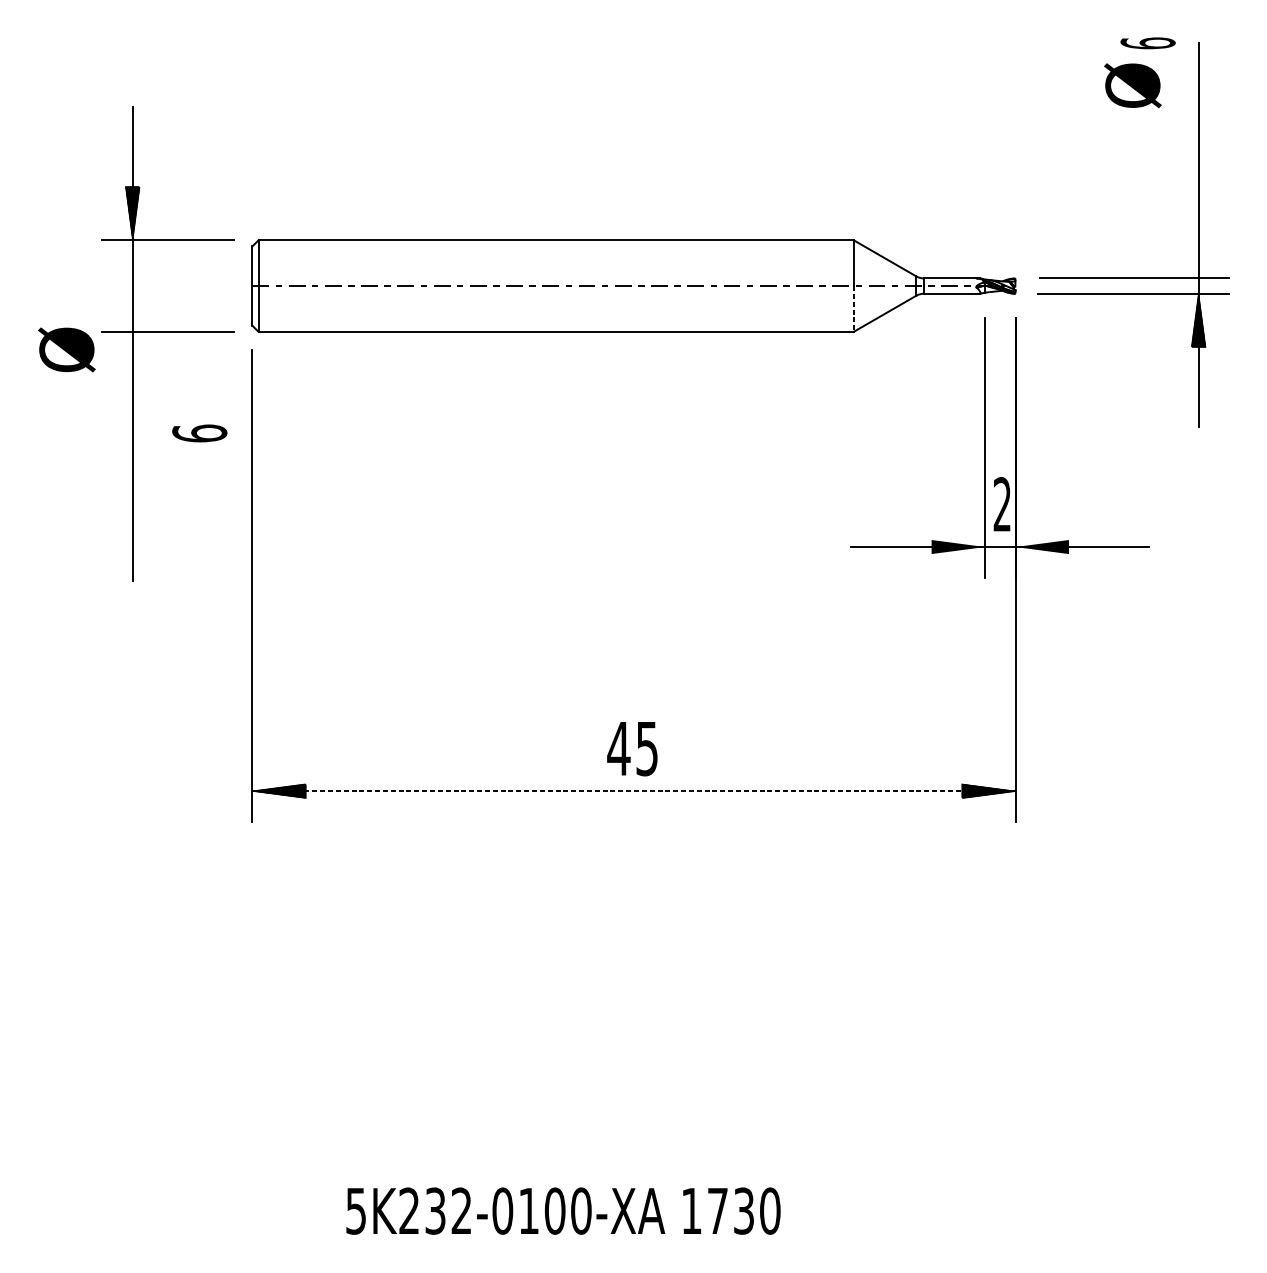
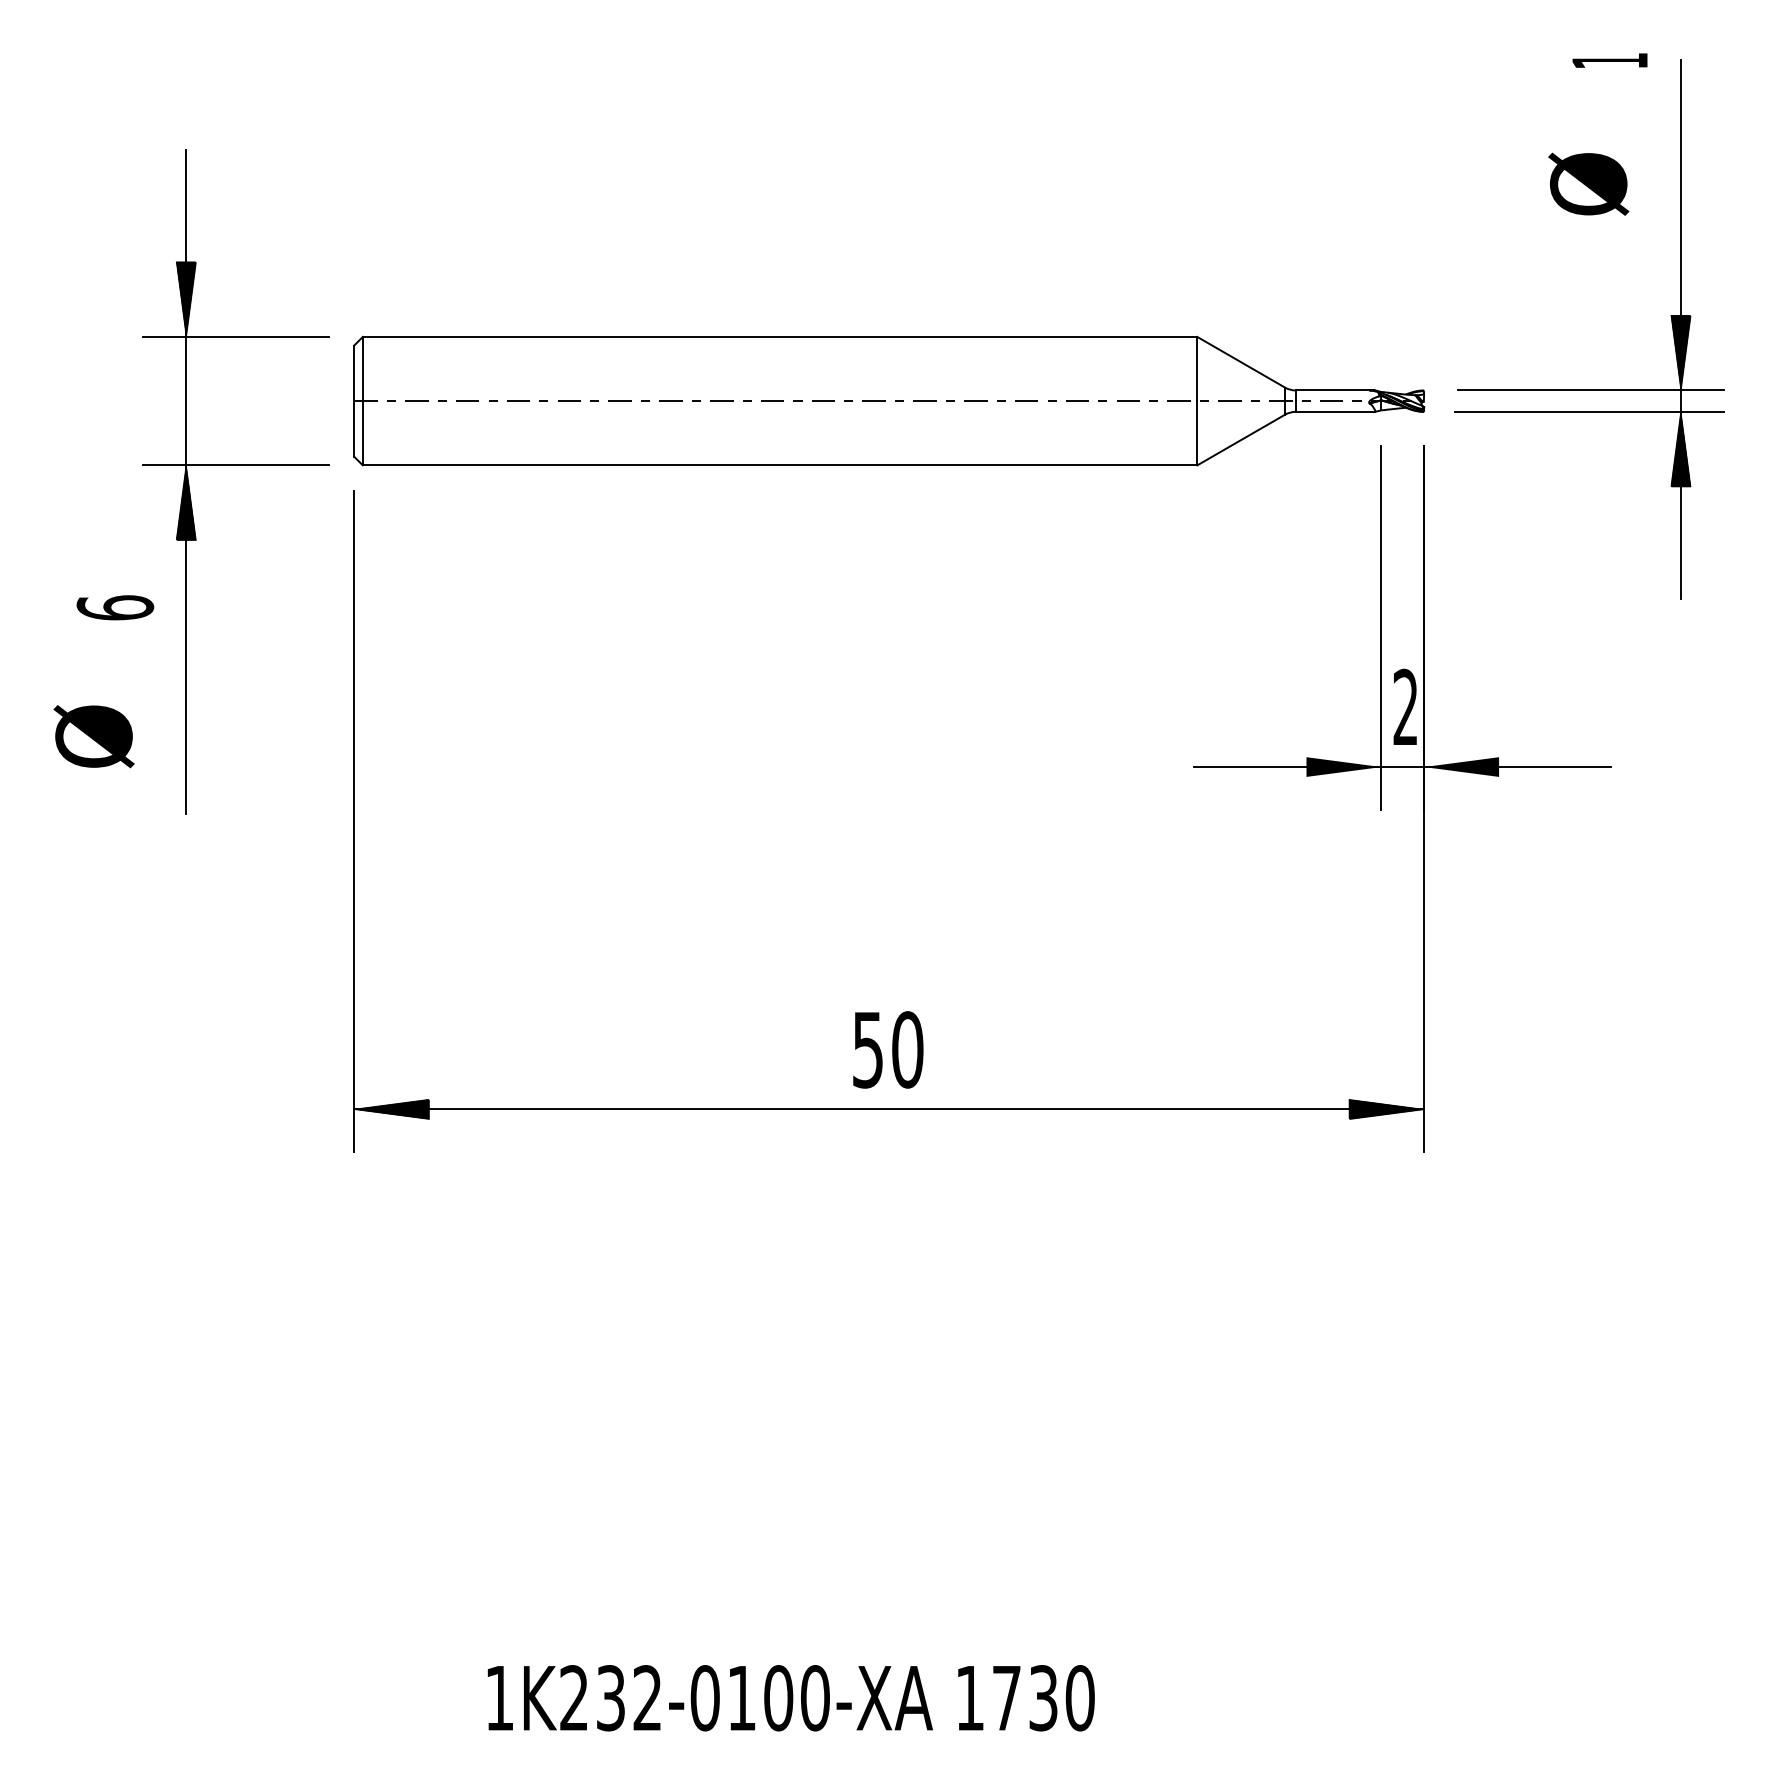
text: (1147, 43) -> (1609, 60), 6 -> 1
text: (1132, 85) -> (1588, 183), moved
hatch: (1198, 251) -> (1680, 352), added
line: (853, 309) -> (1197, 433), dashed -> solid
text: (66, 349) -> (93, 736), moved
hatch: (132, 358) -> (186, 502), added
text: (199, 433) -> (115, 607), moved
text: (632, 748) -> (887, 1049), 45 -> 50
line: (634, 791) -> (889, 1109), dashed -> solid
text: (356, 1211) -> (499, 1698), 5K232-0100-XA -> 1K232-0100-XA

